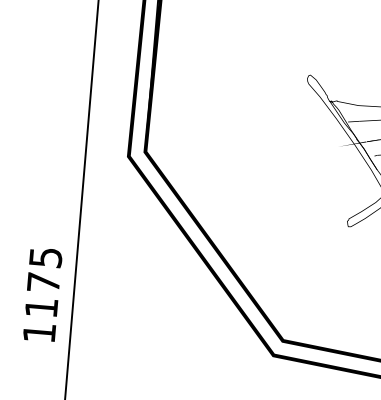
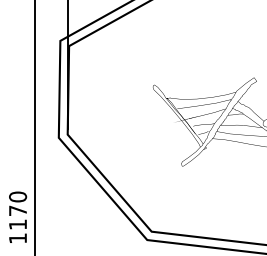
text: (46, 256) -> (18, 196), 1175 -> 1170

